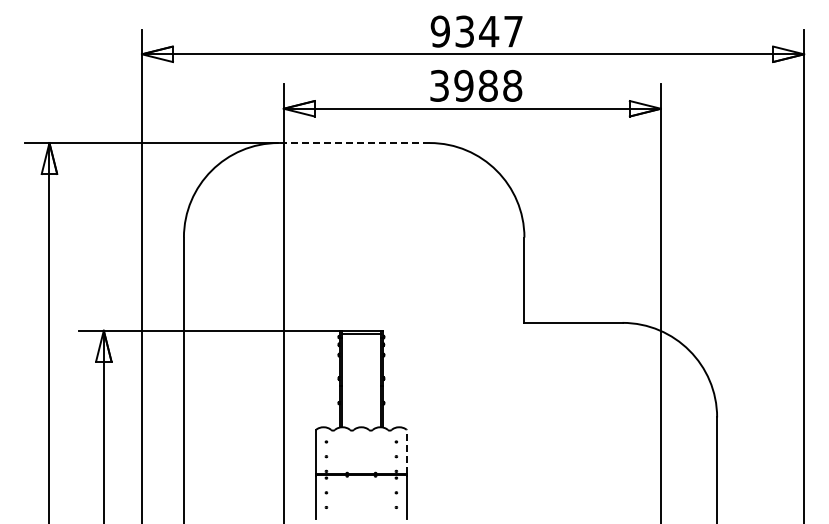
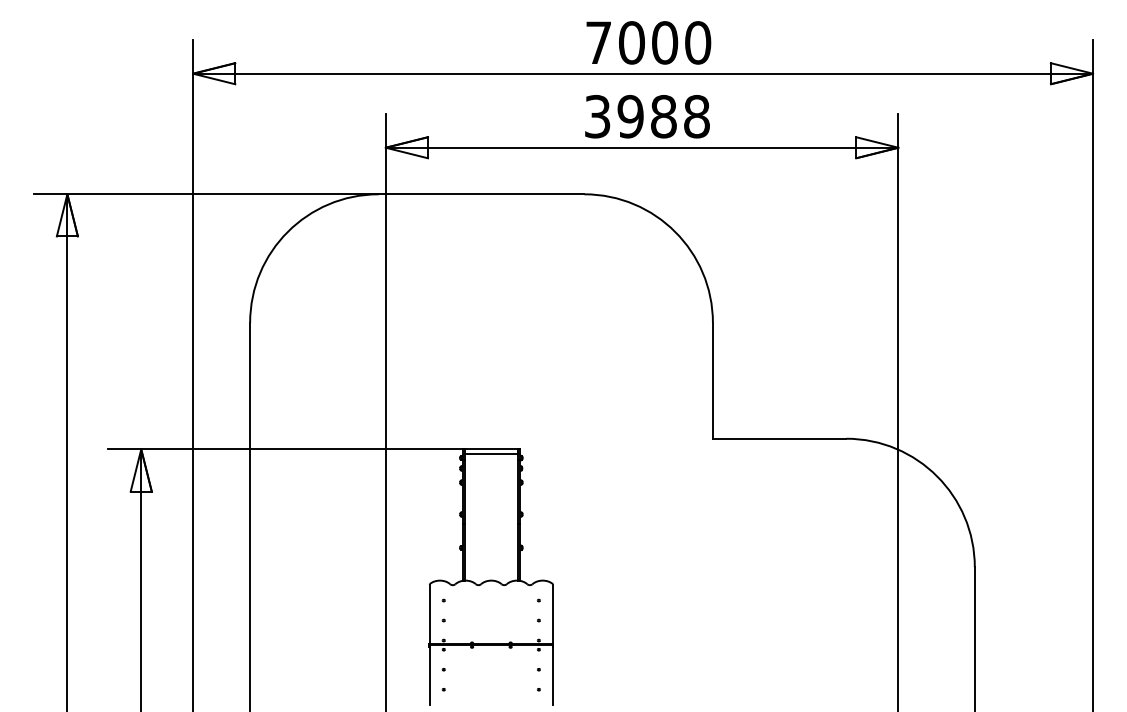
text: (476, 31) -> (647, 42), 9347 -> 7000
line: (354, 143) -> (481, 194), dashed -> solid
line: (406, 452) -> (552, 614), dashed -> solid

